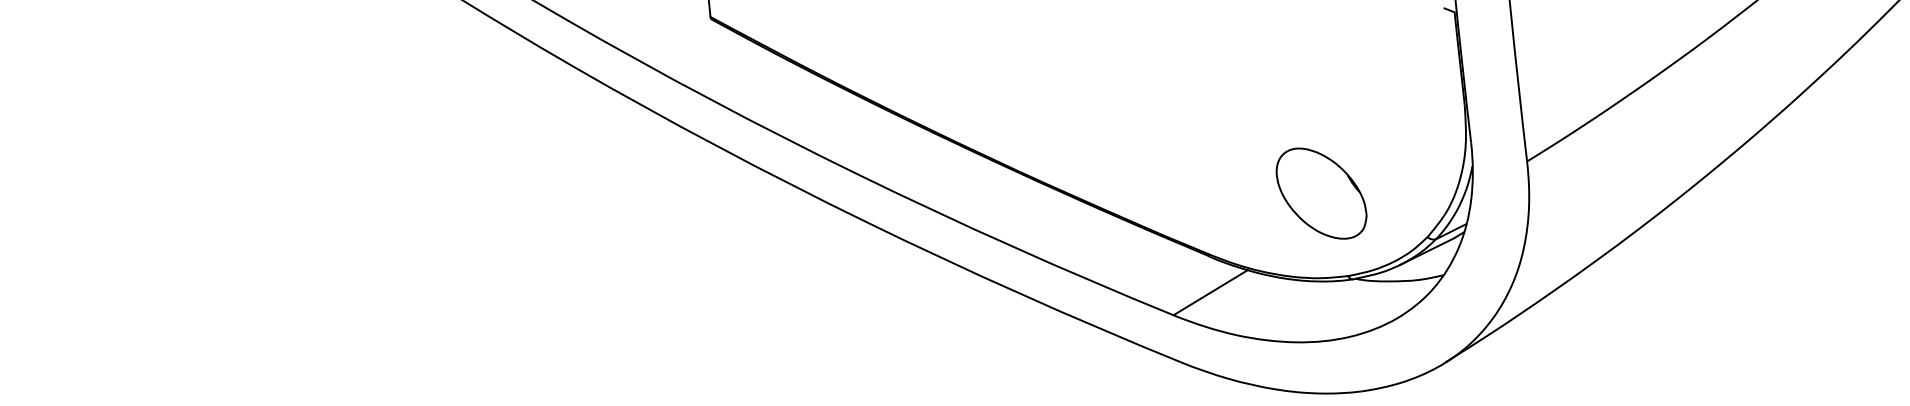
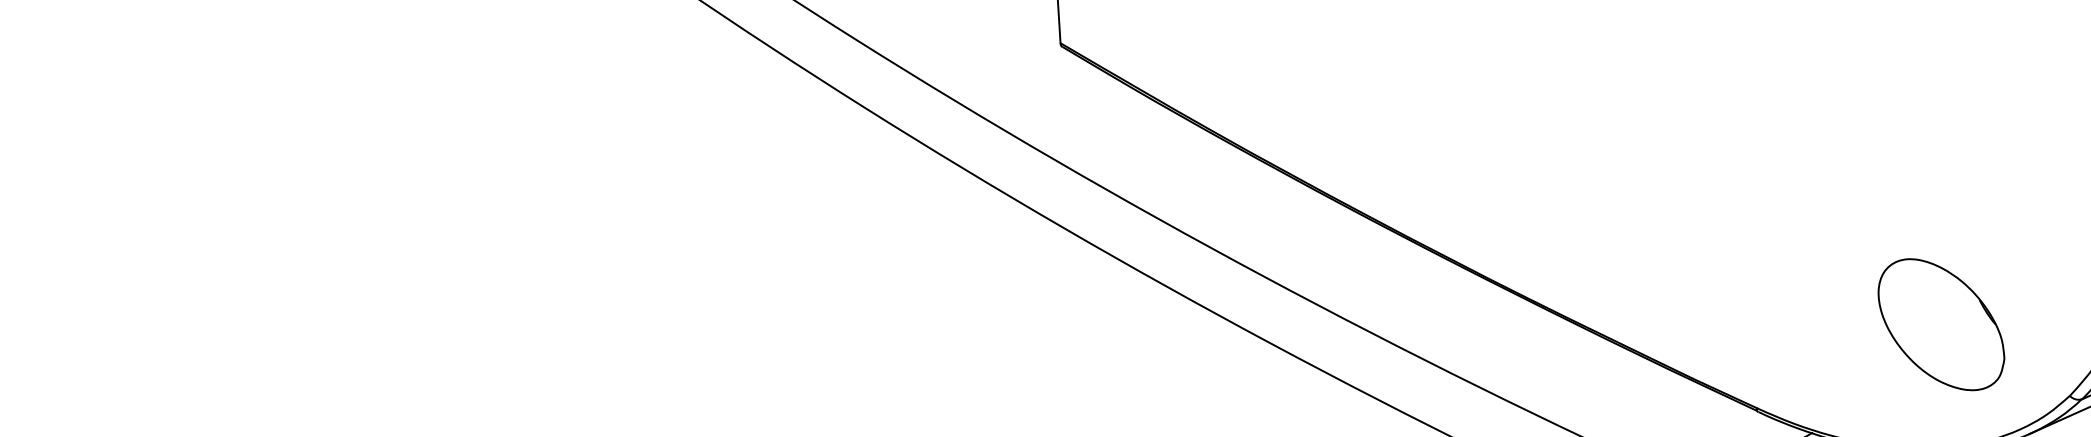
part: (1321, 193) -> (1941, 324), moved

